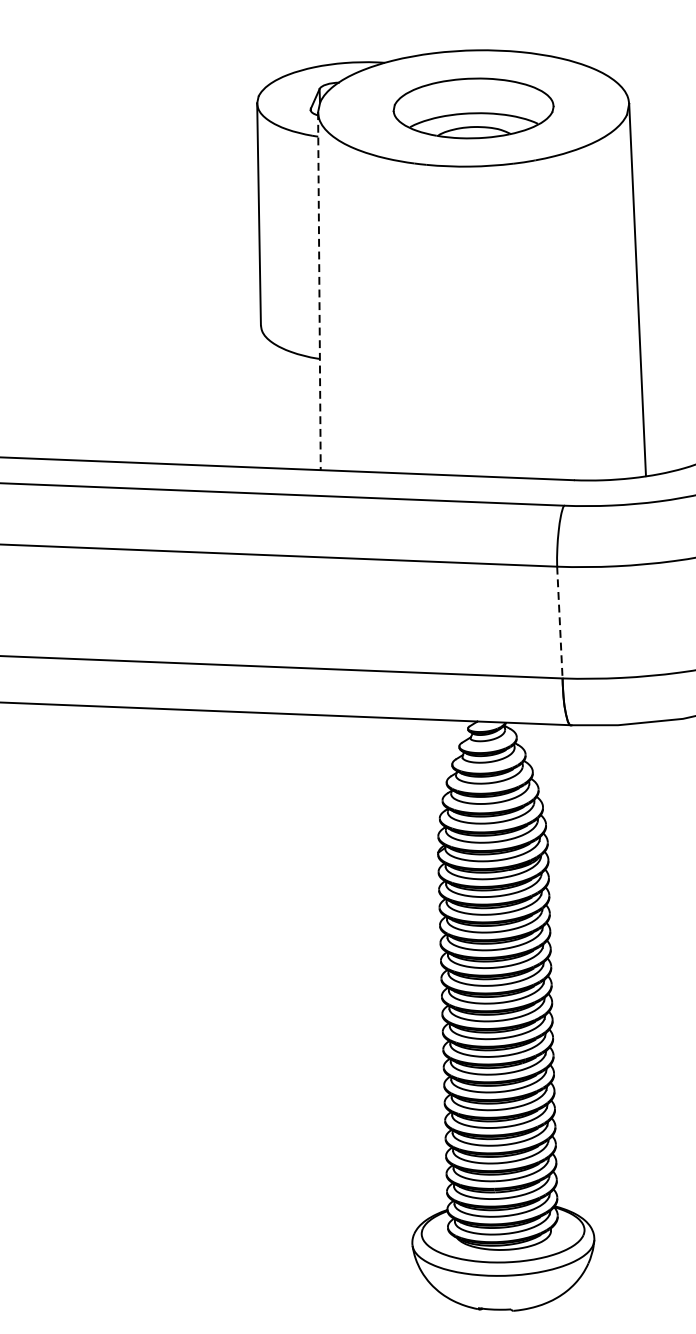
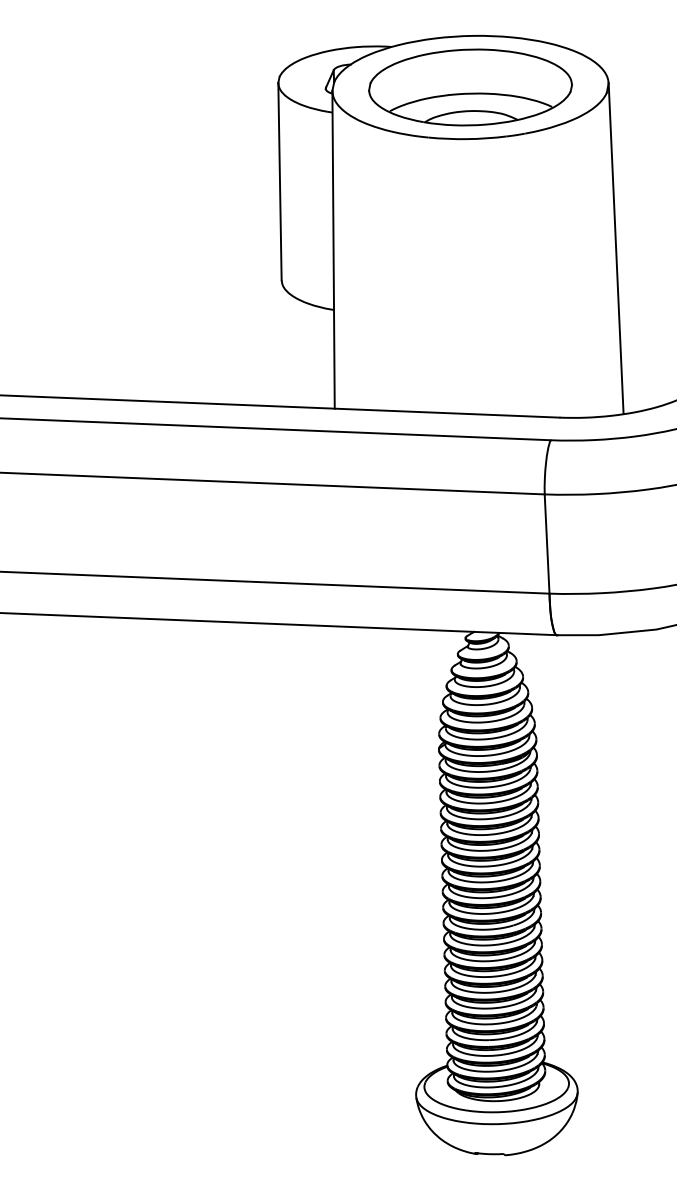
part: (473, 108) -> (470, 87), size x1.43
line: (319, 290) -> (333, 249), dashed -> solid
line: (560, 623) -> (547, 544), dashed -> solid

